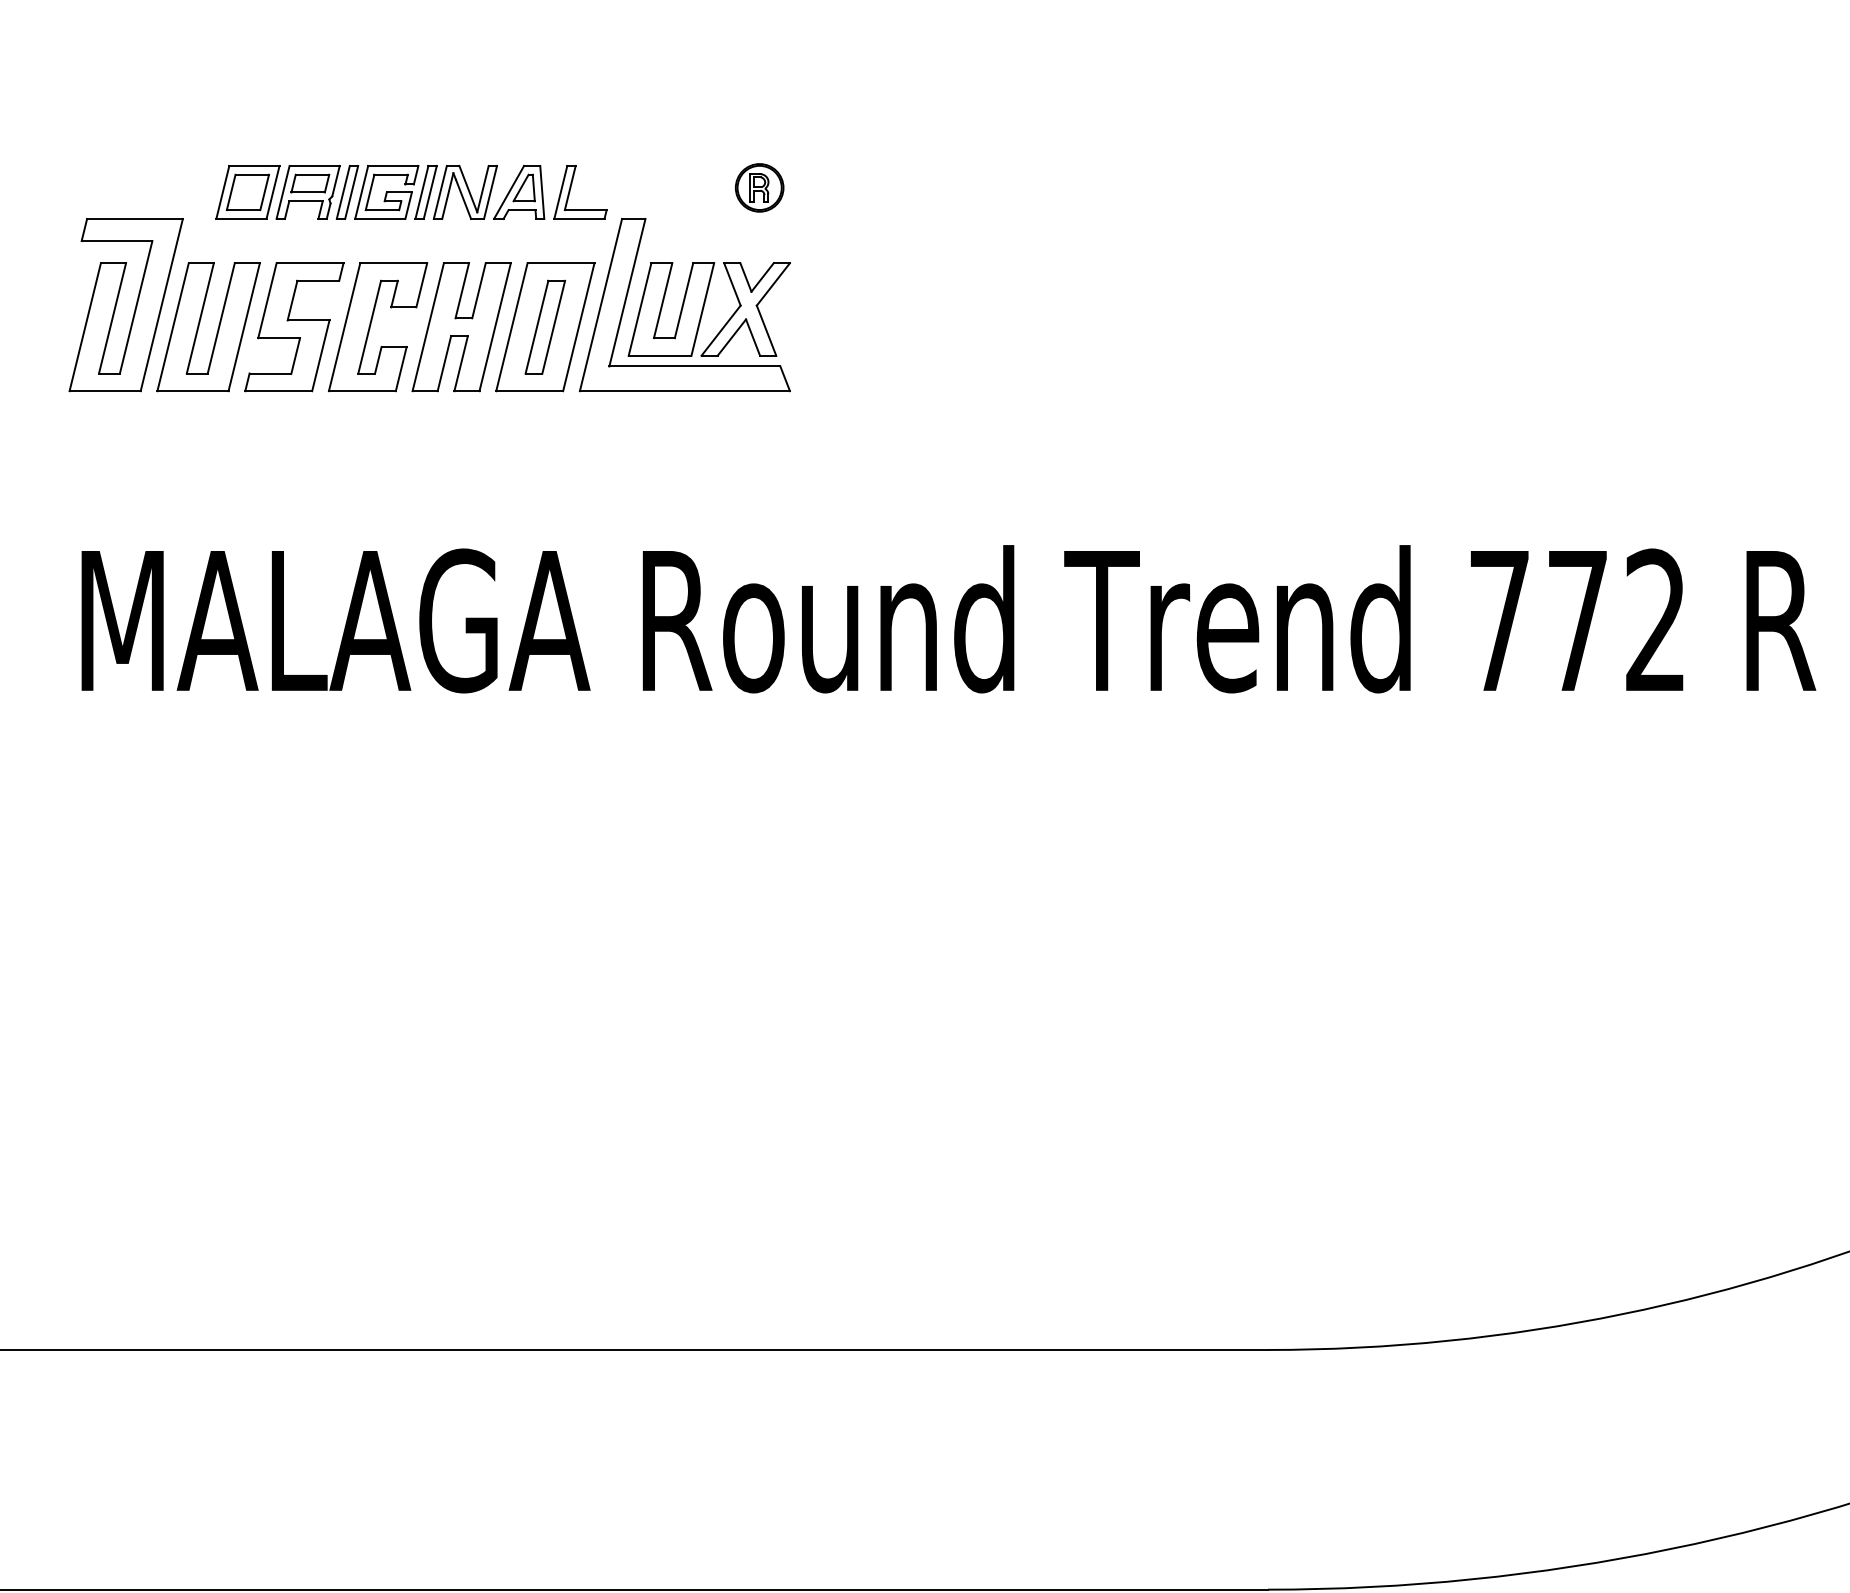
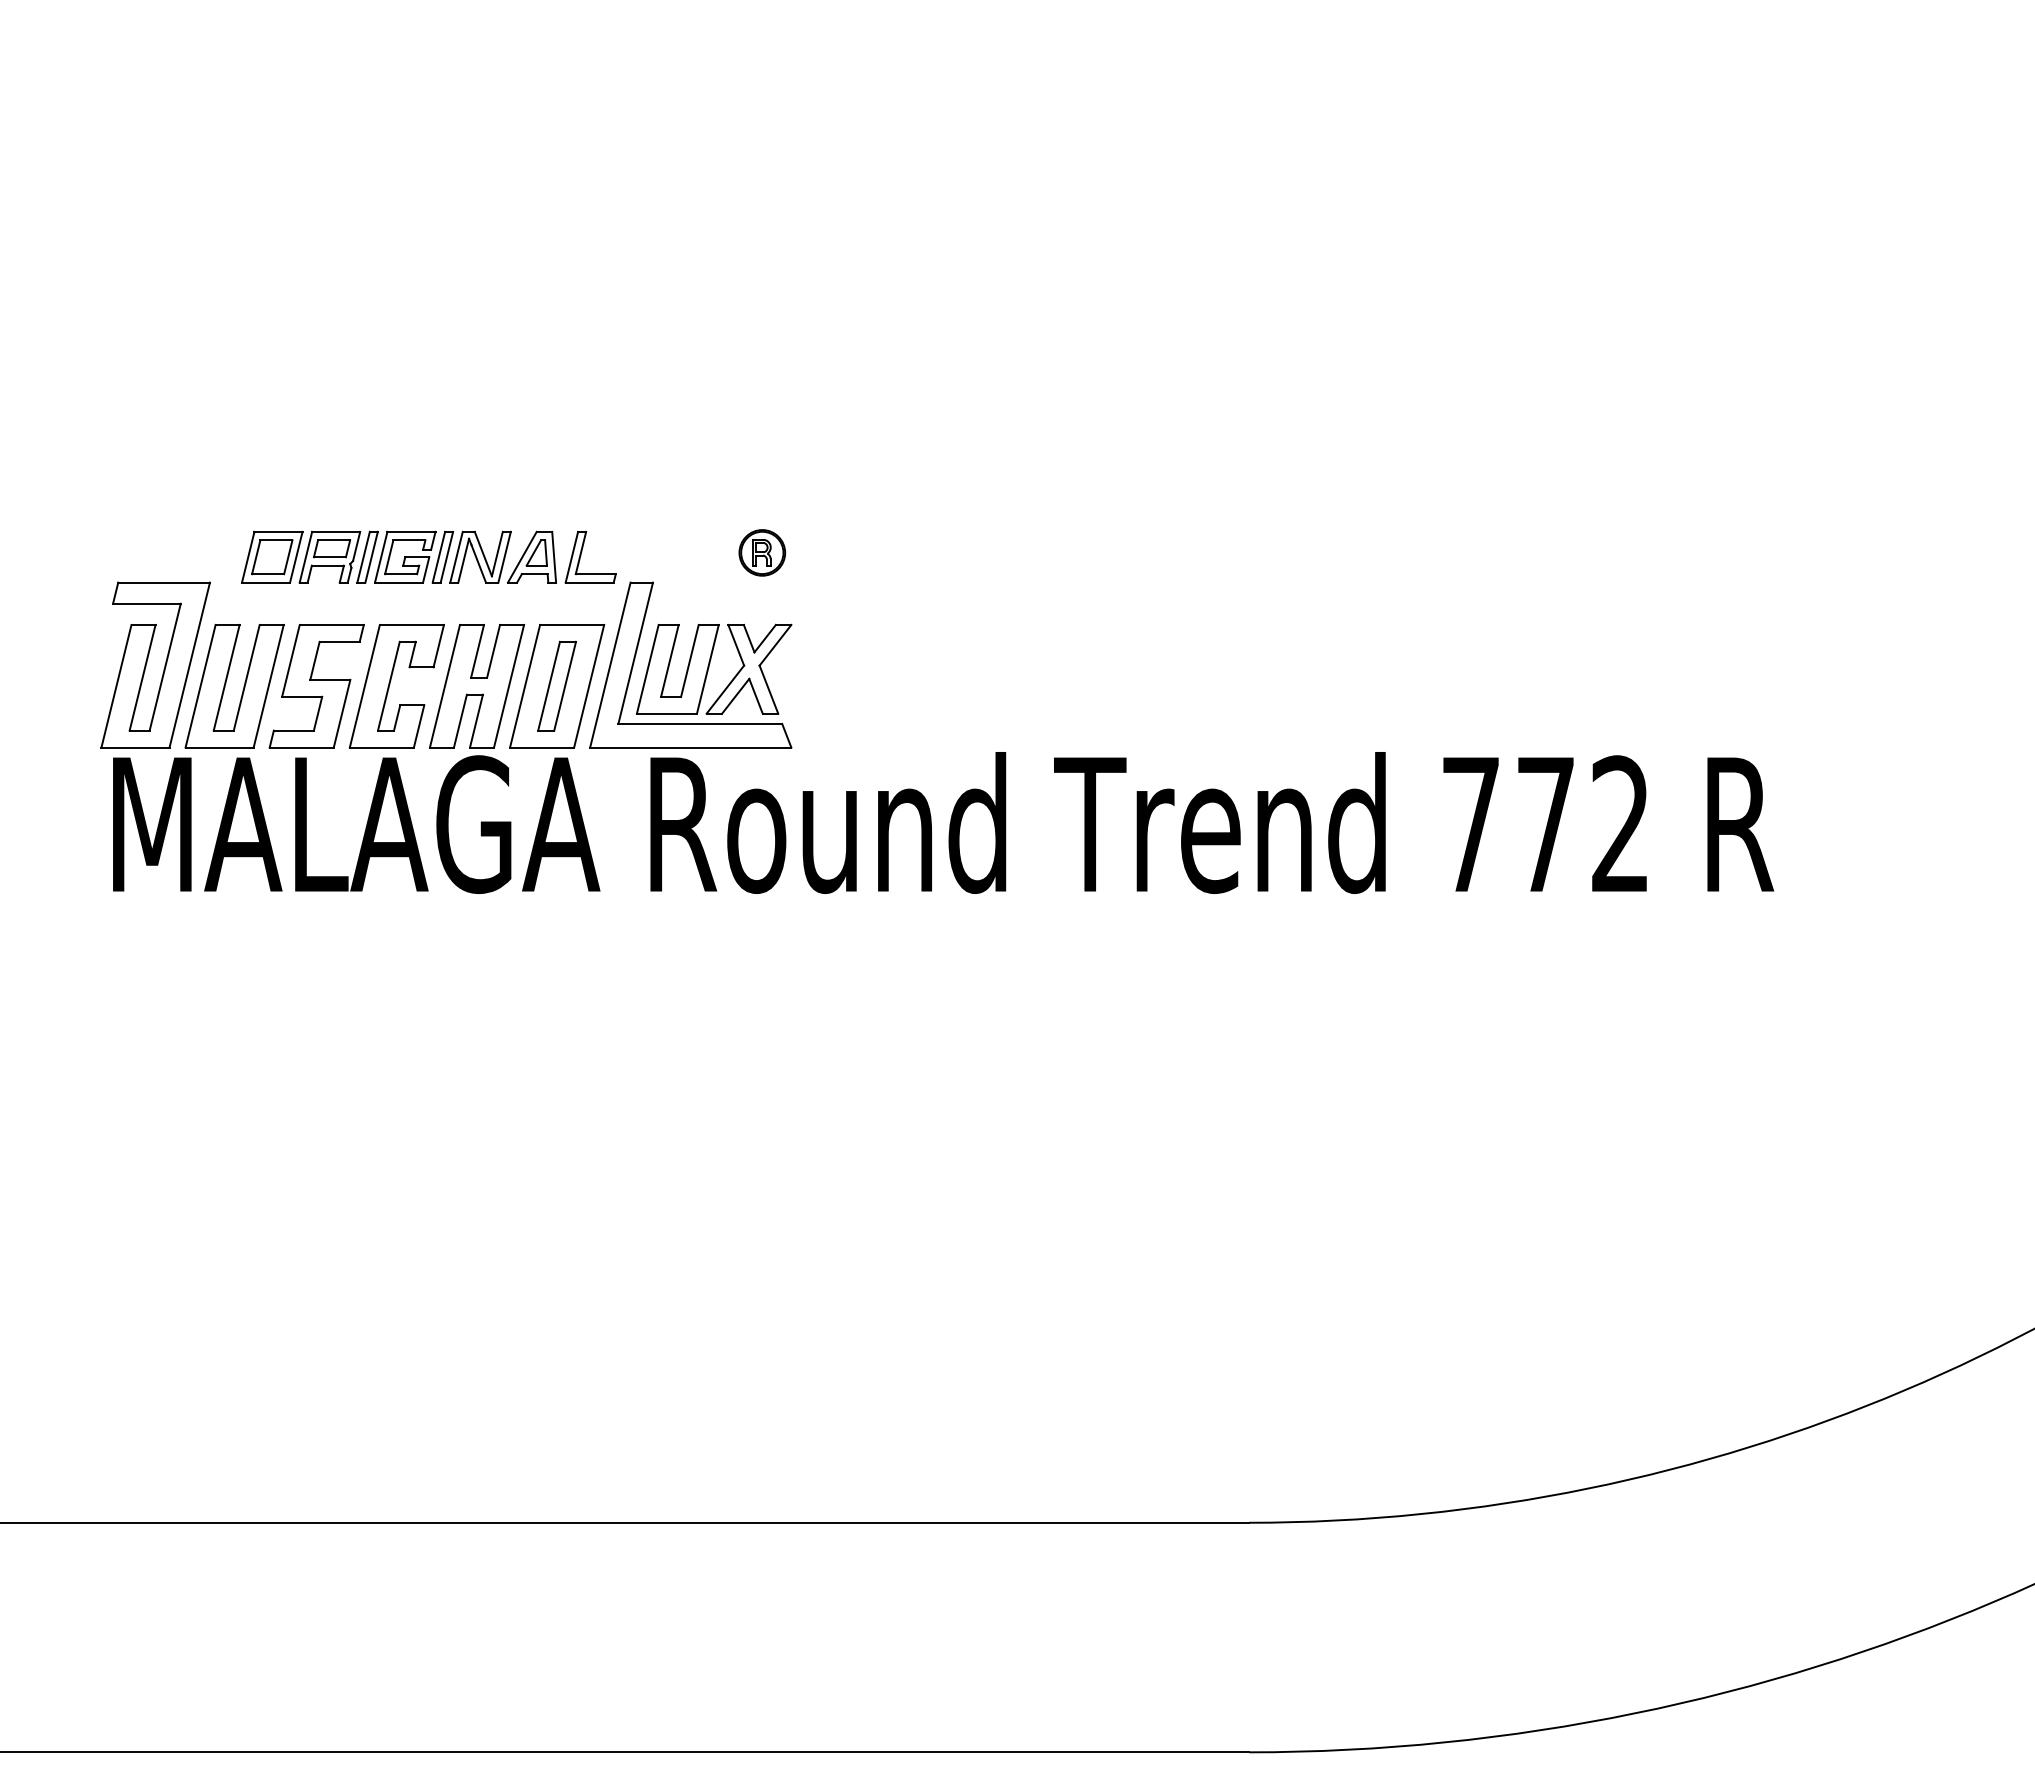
part: (429, 277) -> (446, 638), moved

